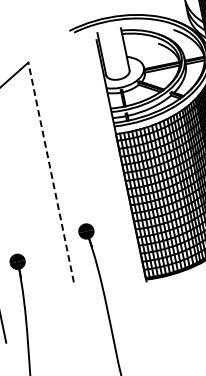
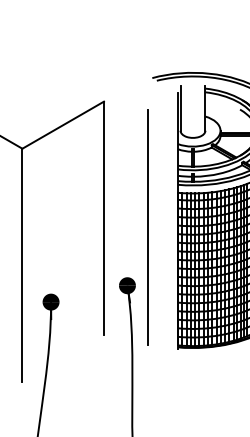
line: (51, 172) -> (104, 218), dashed -> solid
line: (94, 172) -> (148, 227), added

